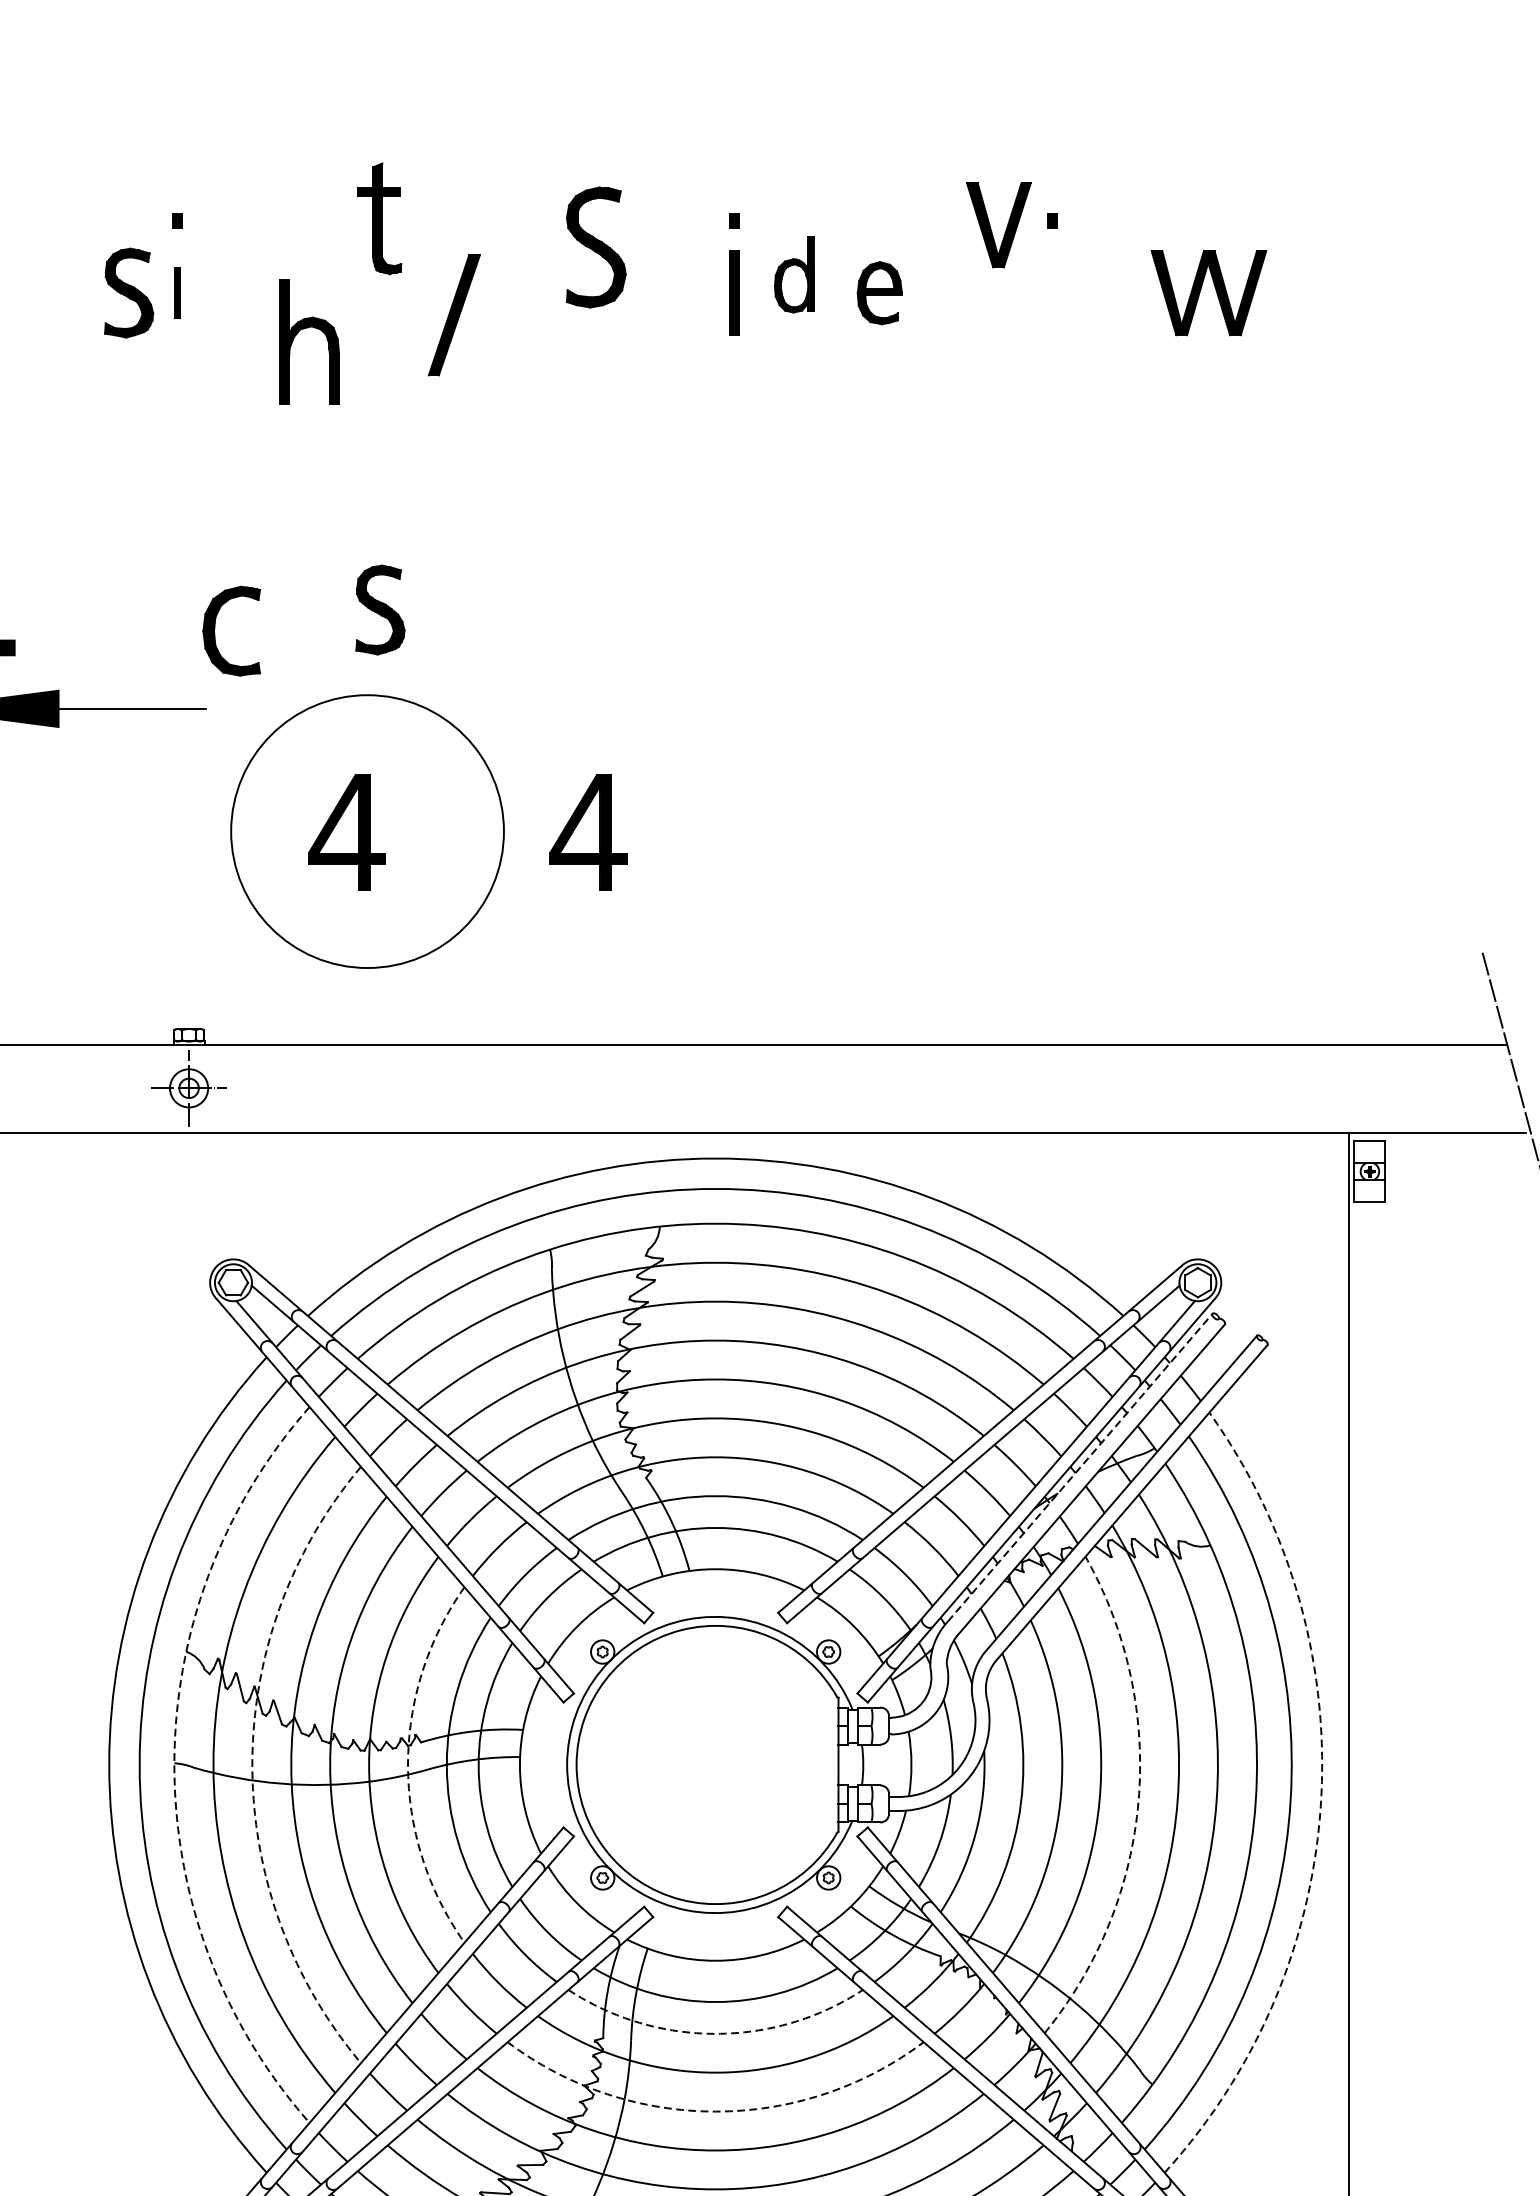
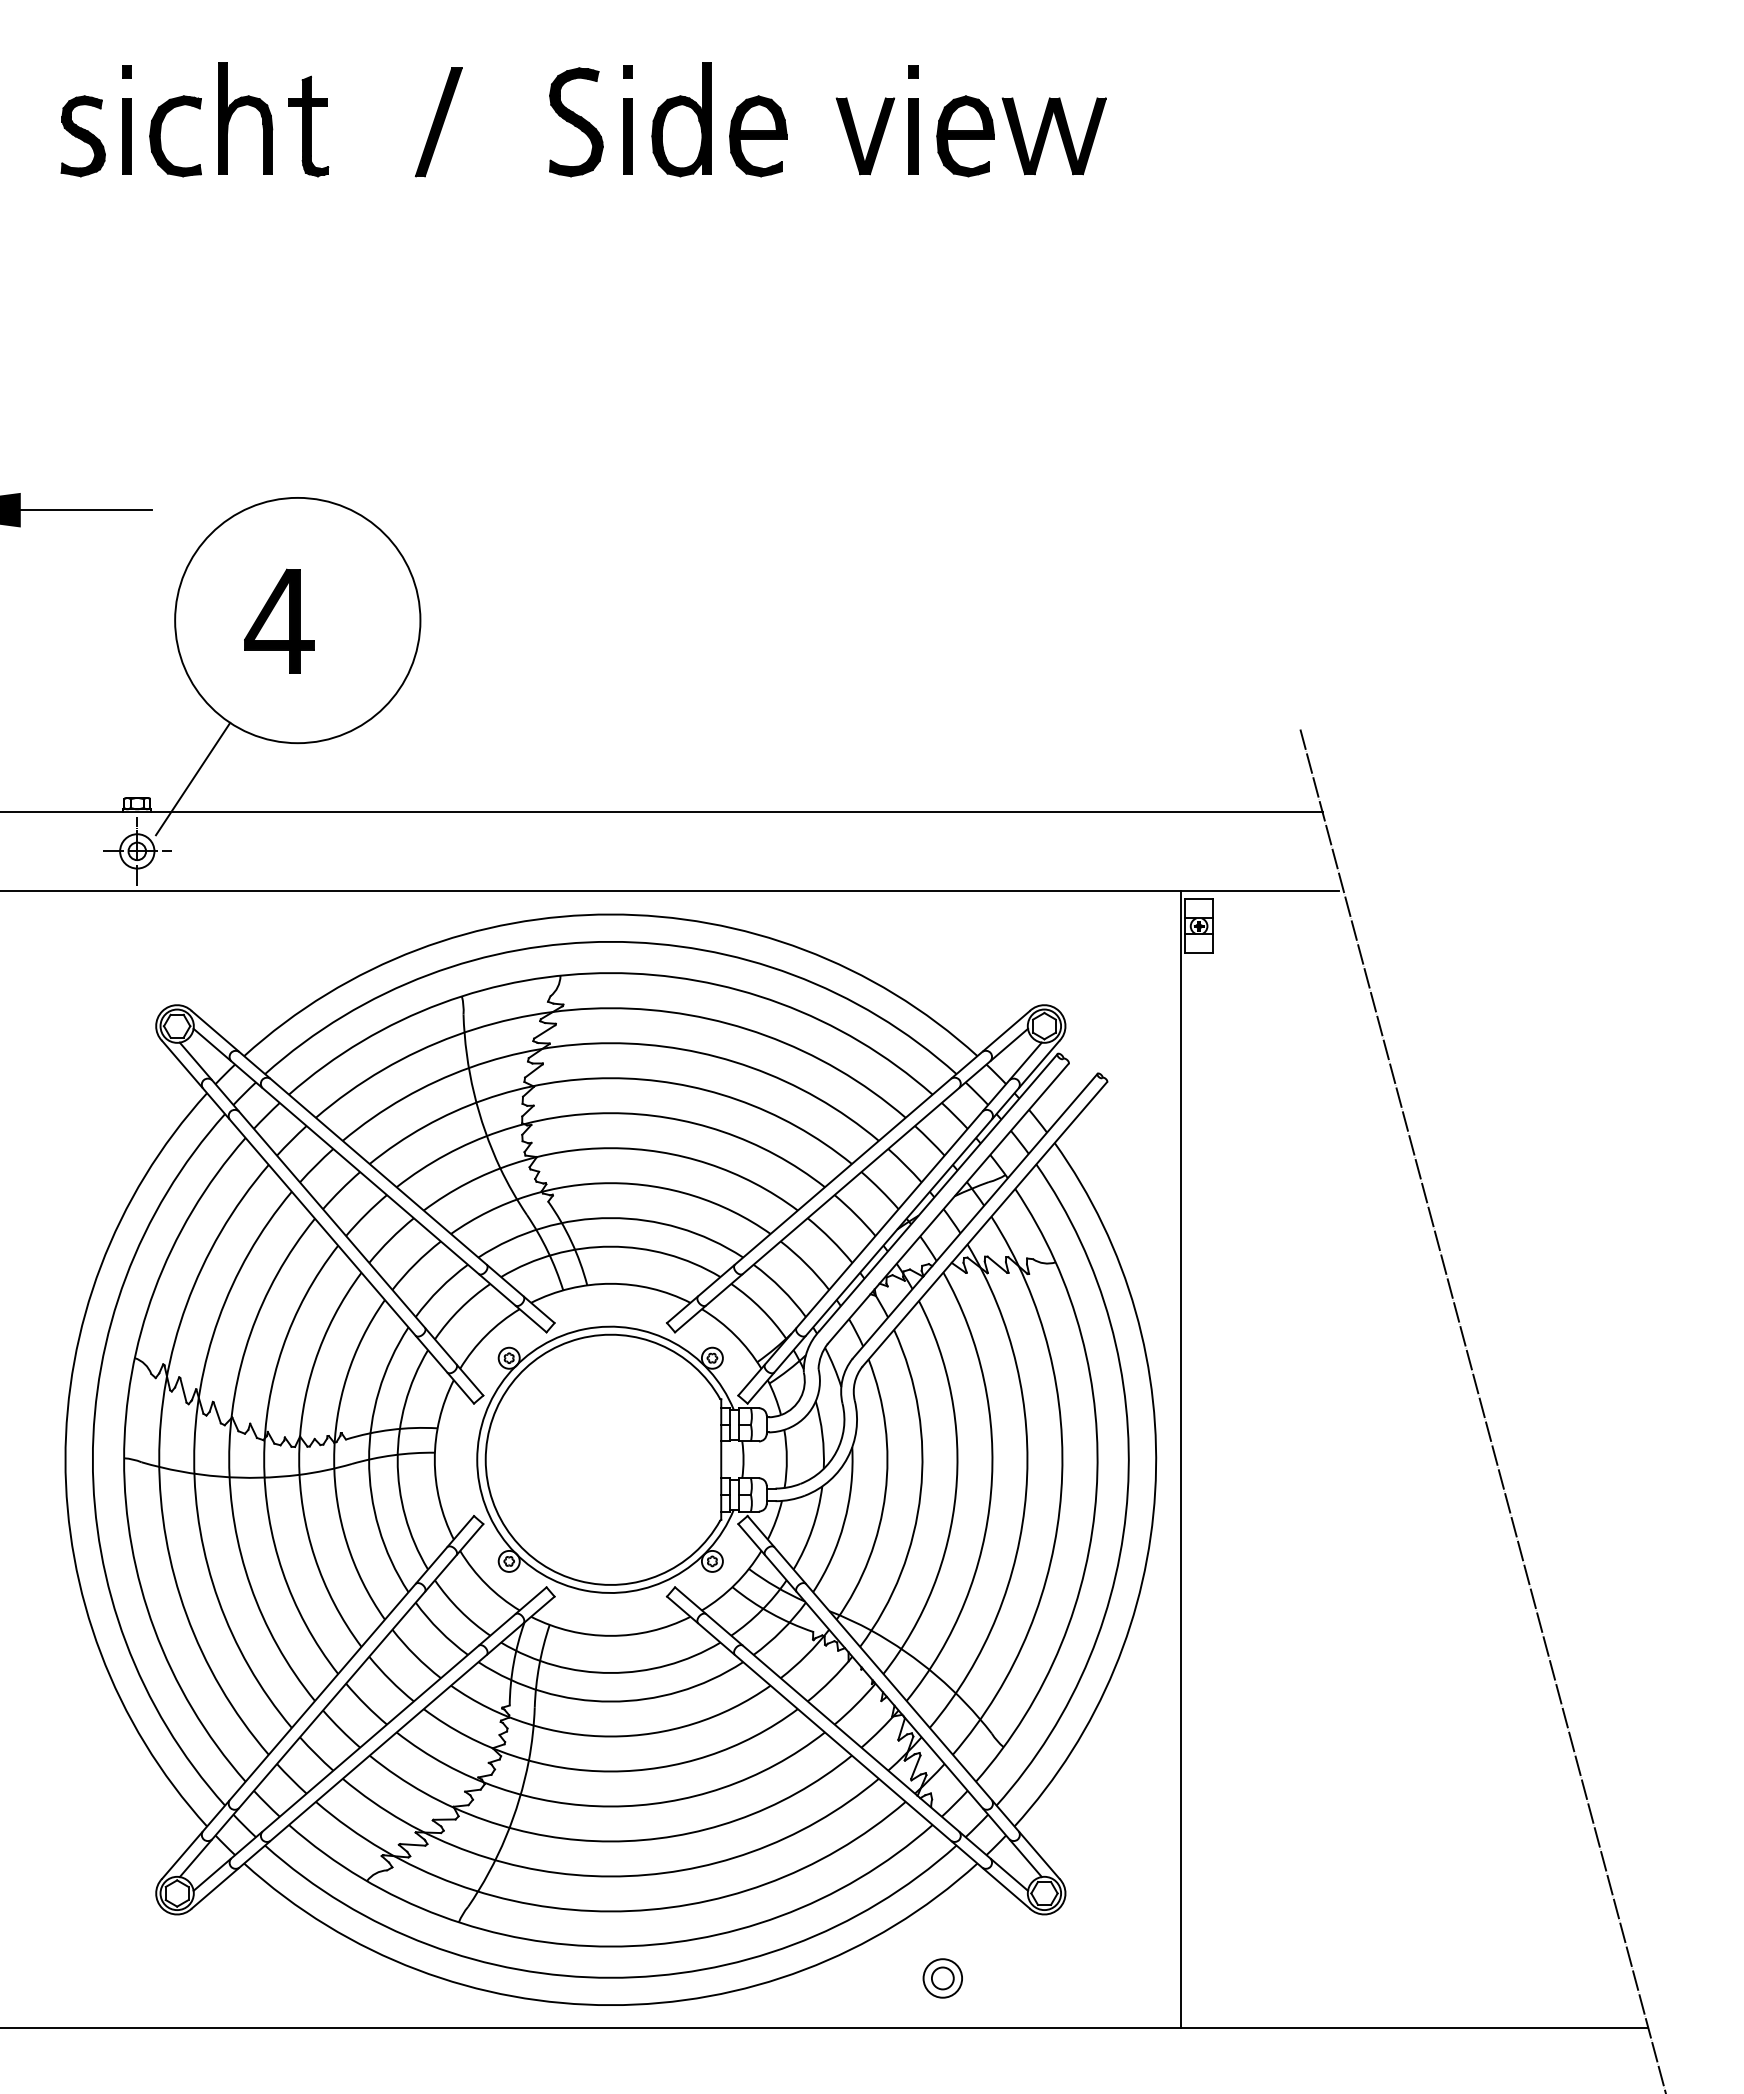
part: (379, 218) -> (308, 126), moved
part: (1005, 228) -> (871, 139), moved
part: (596, 247) -> (576, 122), moved
part: (794, 274) -> (681, 119), size x1.67
part: (177, 293) -> (126, 136), size x1.67
part: (879, 293) -> (758, 136), size x1.43
part: (1052, 293) -> (913, 136), added
part: (1110, 293) -> (965, 136), added
part: (453, 315) -> (438, 122), moved
part: (307, 328) -> (243, 106), moved
part: (379, 610) -> (308, 421), removed
part: (216, 625) -> (161, 131), moved
part: (588, 831) -> (496, 620), removed
line: (251, 1007) -> (193, 778), added
line: (1080, 1467) -> (938, 1192), dashed -> solid
arc: (174, 1764) -> (124, 1459), dashed -> solid
arc: (252, 1764) -> (194, 1459), dashed -> solid
arc: (408, 1764) -> (334, 1459), dashed -> solid
arc: (1321, 1800) -> (1155, 1491), dashed -> solid
arc: (1139, 1801) -> (991, 1492), dashed -> solid
arc: (715, 2033) -> (610, 1701), dashed -> solid
arc: (715, 2111) -> (610, 1771), dashed -> solid

